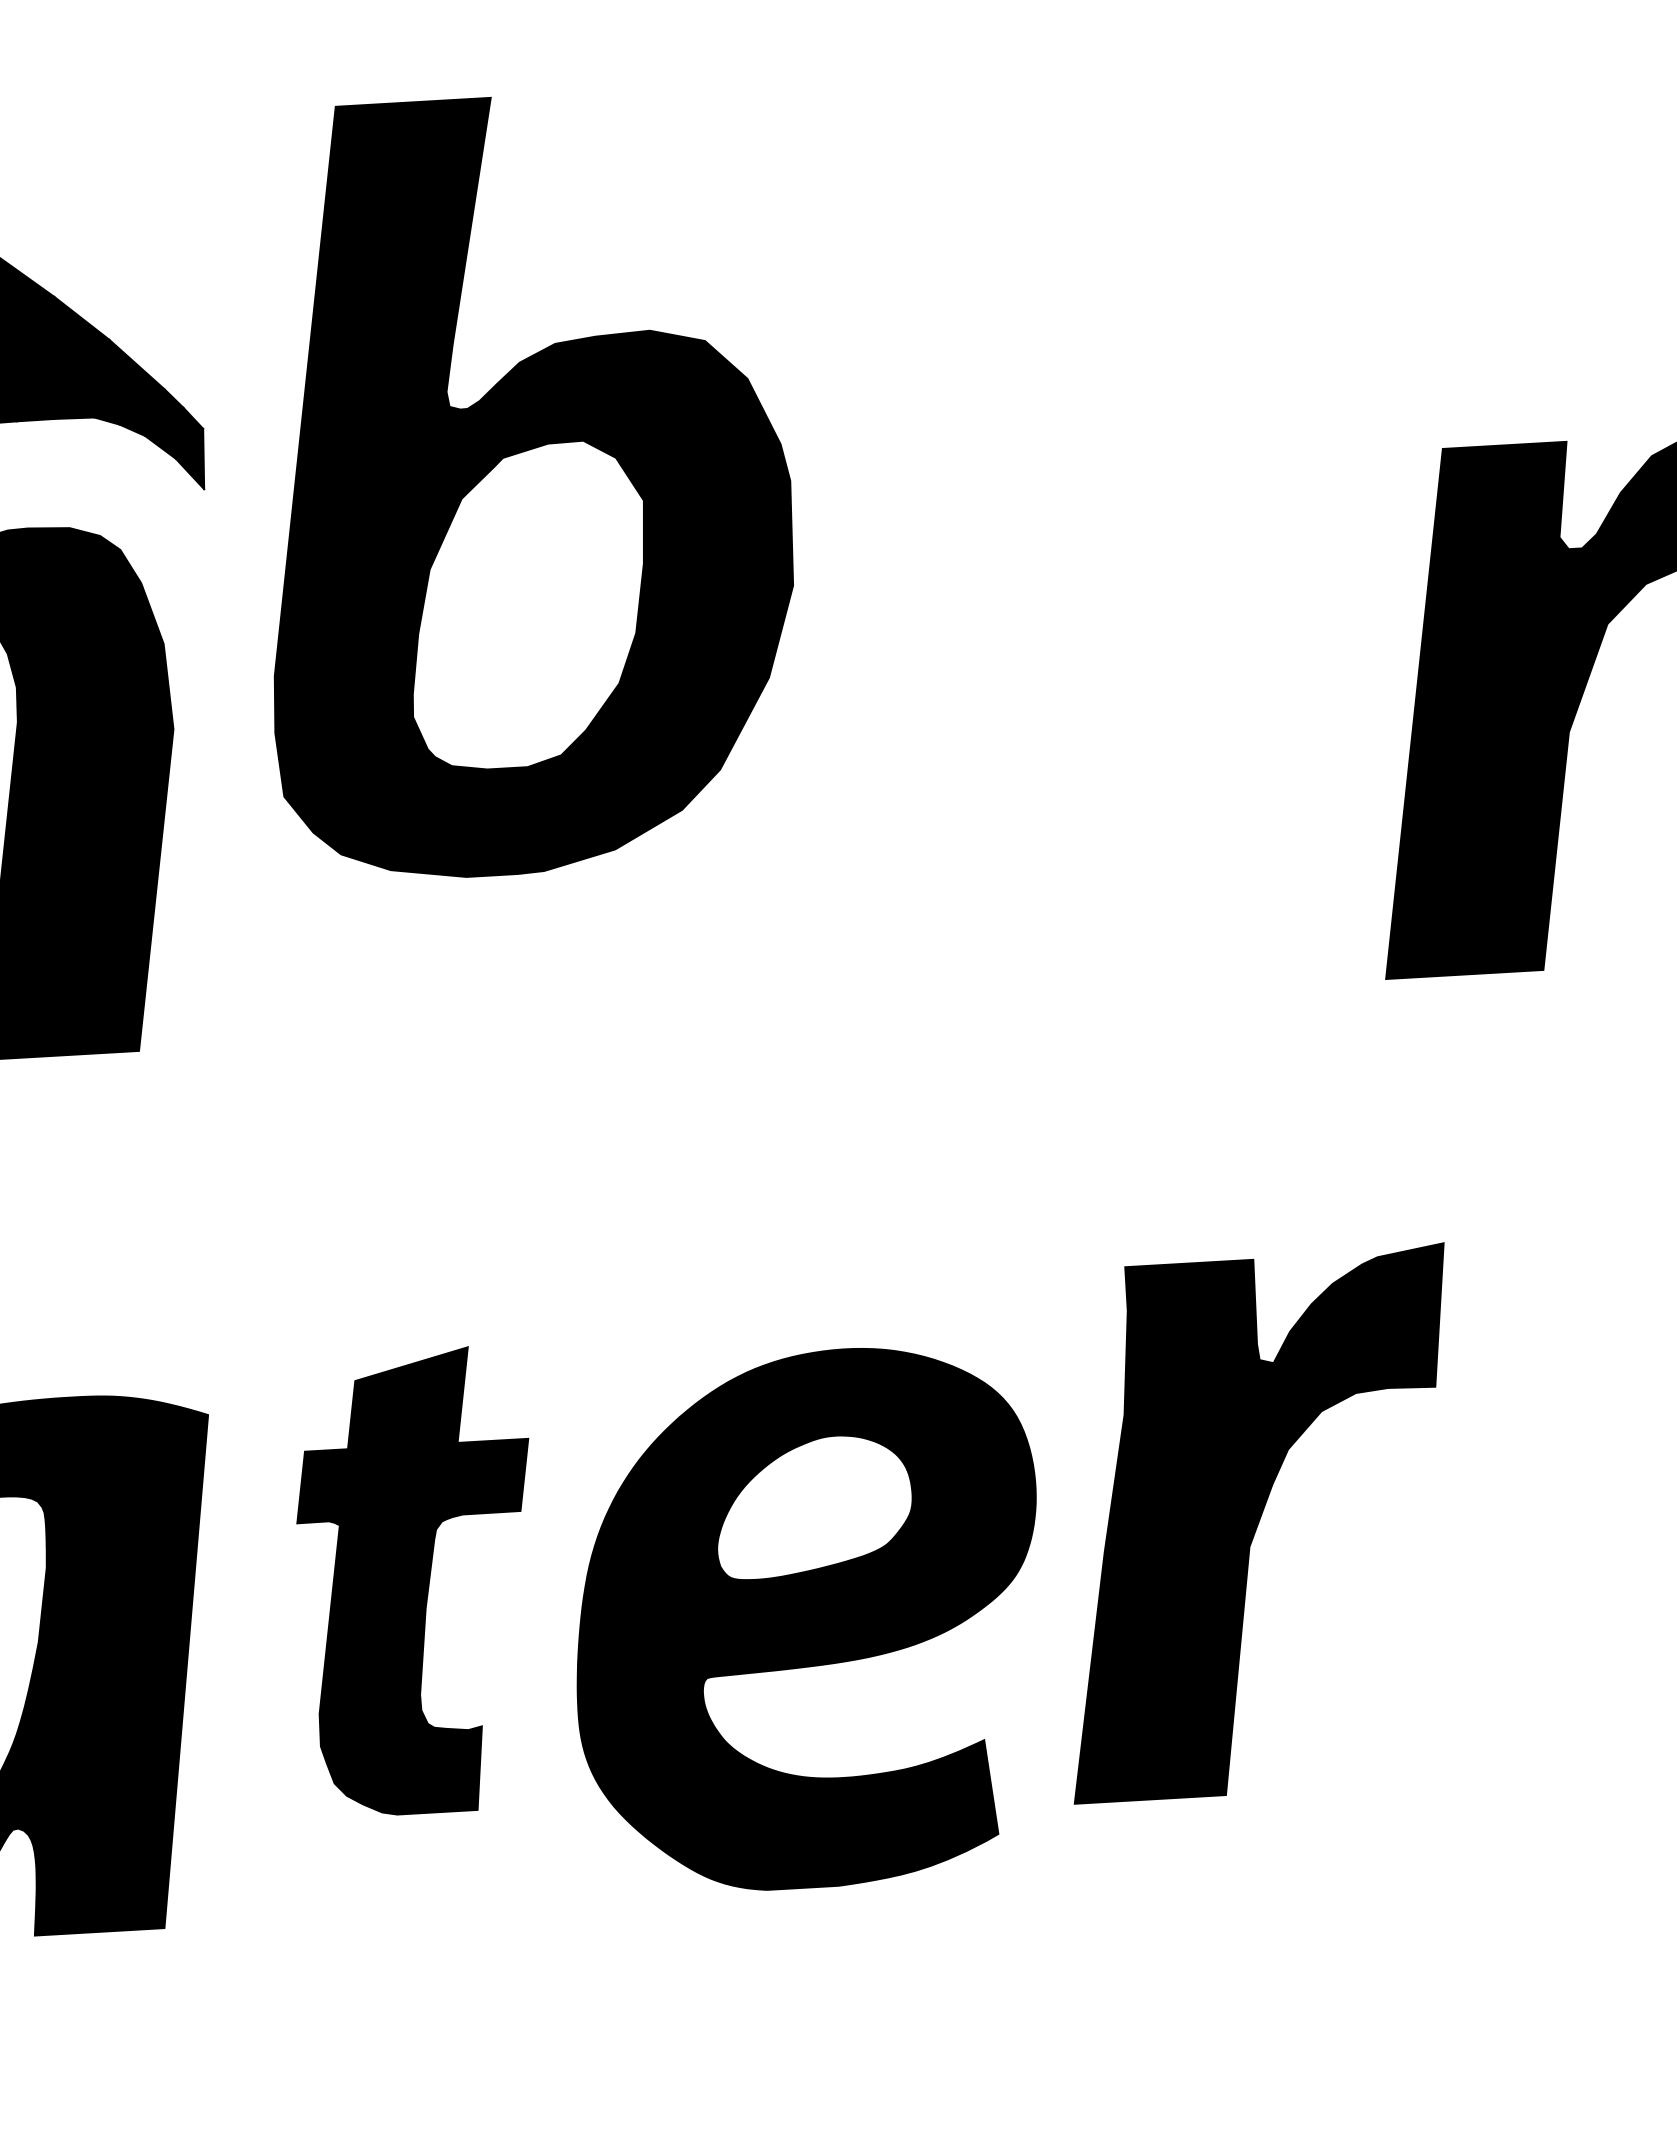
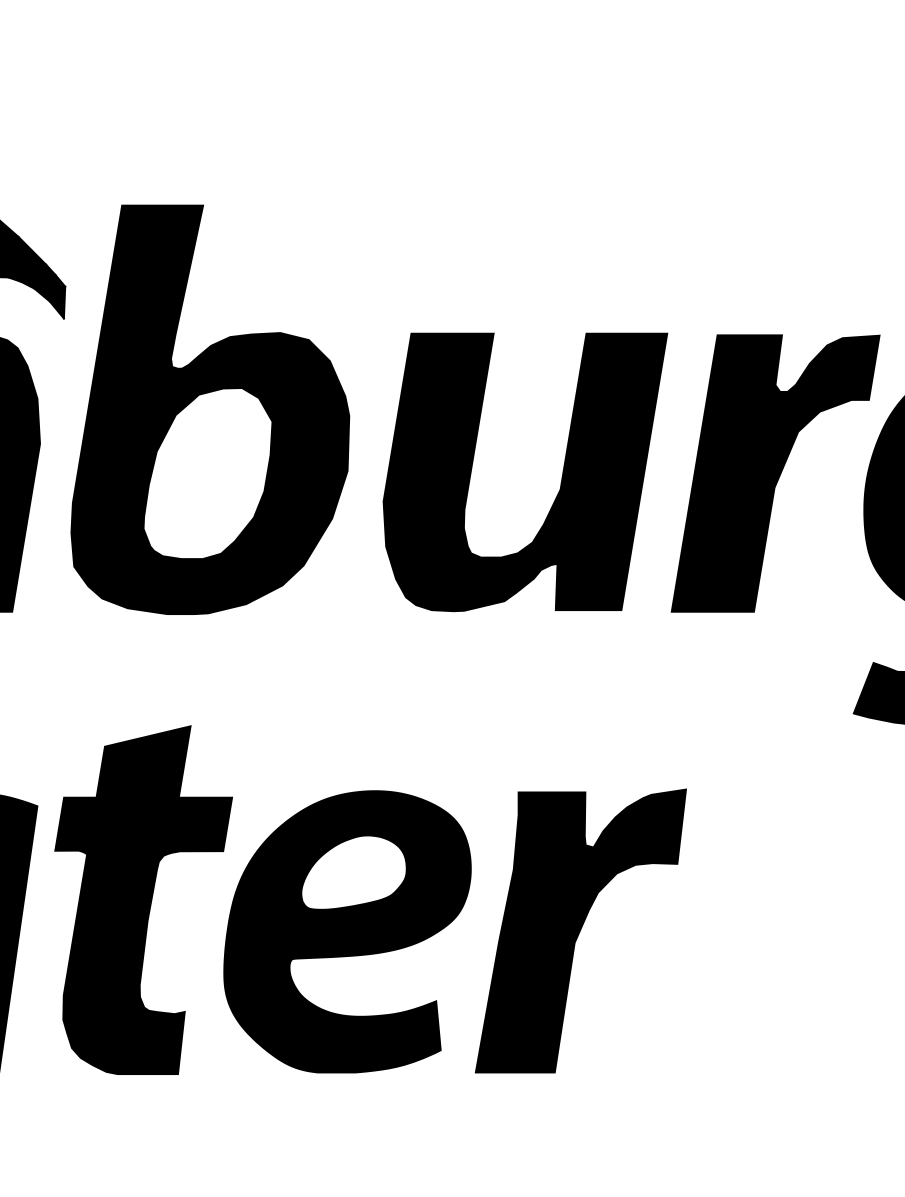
part: (525, 483) -> (210, 409), moved
fill: (1094, 730) -> (525, 472), added
part: (1258, 1522) -> (580, 930), moved
part: (418, 1580) -> (143, 899), size x1.43

